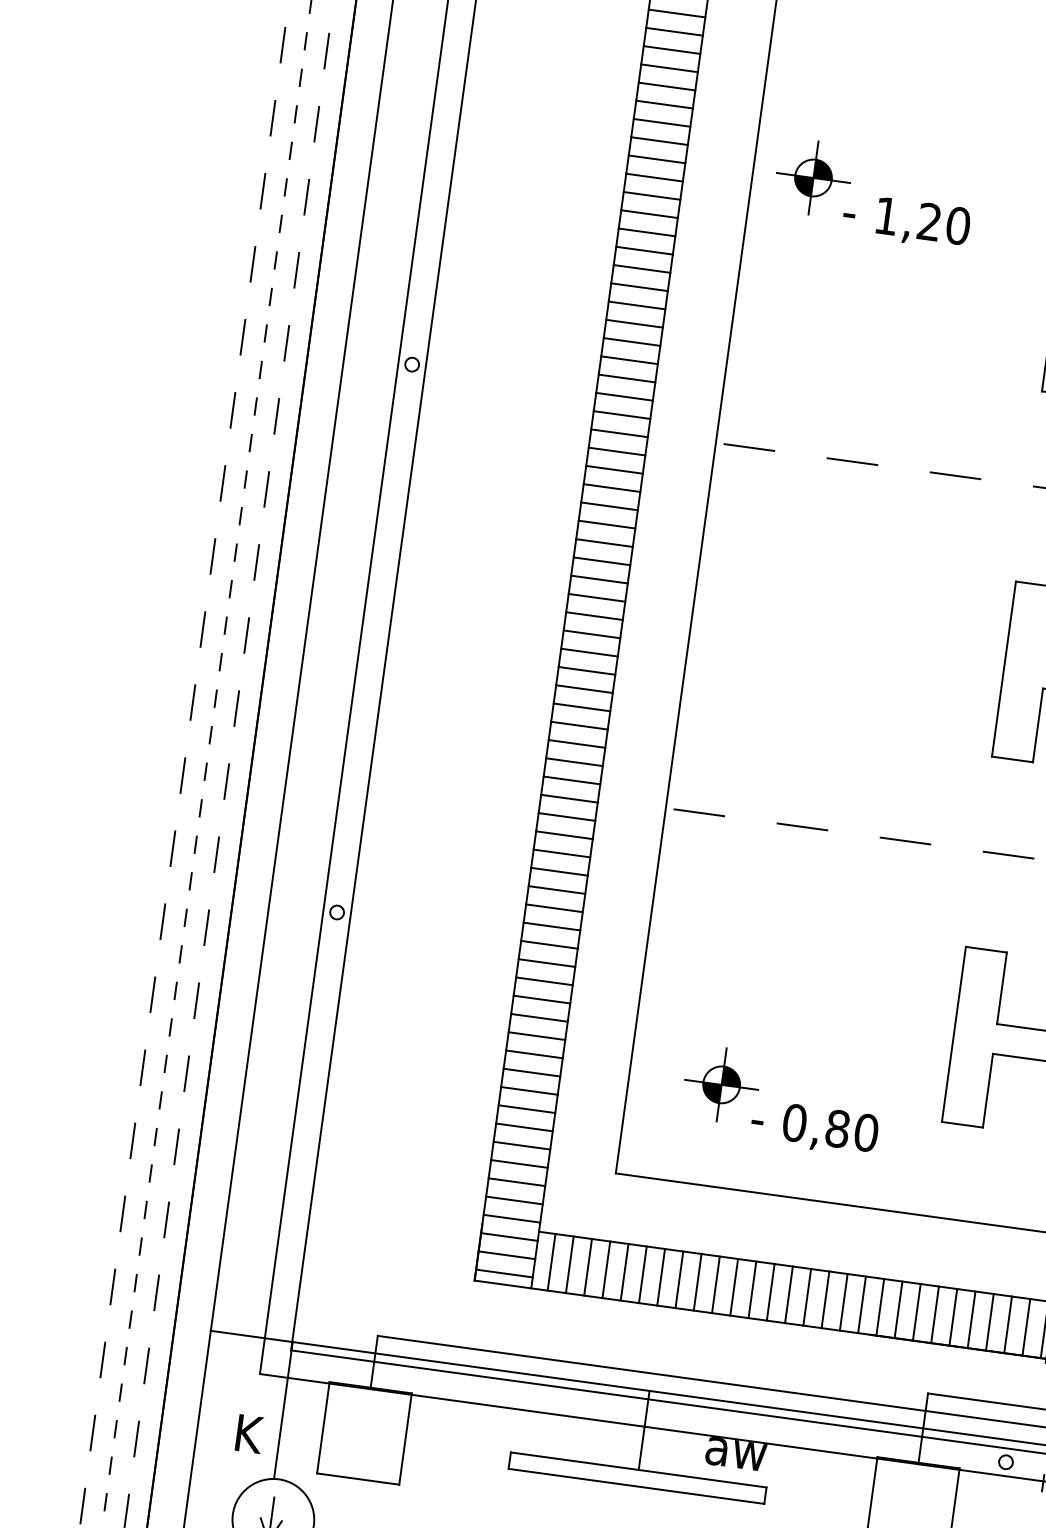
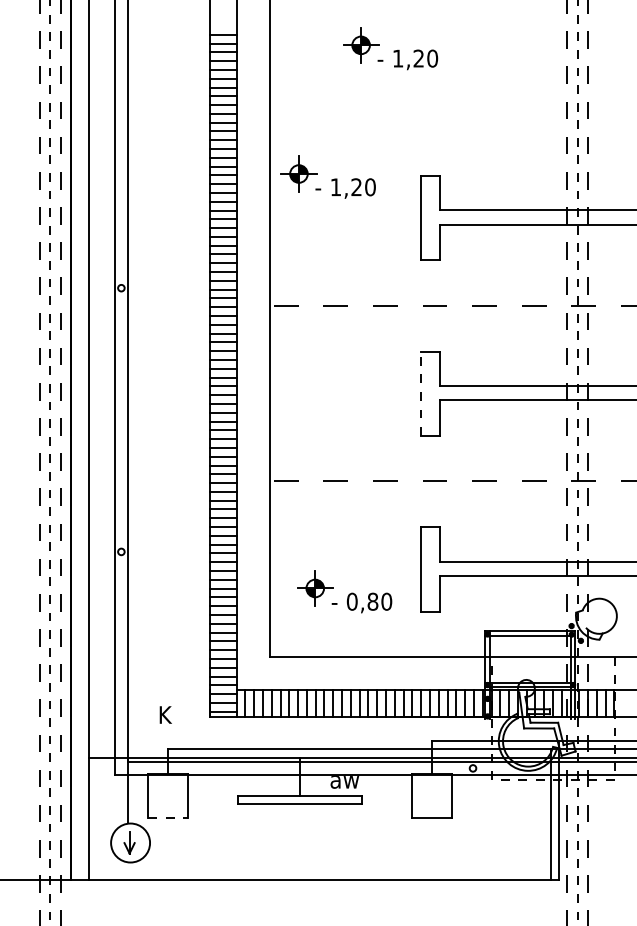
line: (1003, 668) -> (420, 393), solid -> dashed
part: (781, 1099) -> (344, 591), moved
text: (249, 1432) -> (165, 714), moved
line: (359, 1479) -> (168, 818), solid -> dashed

